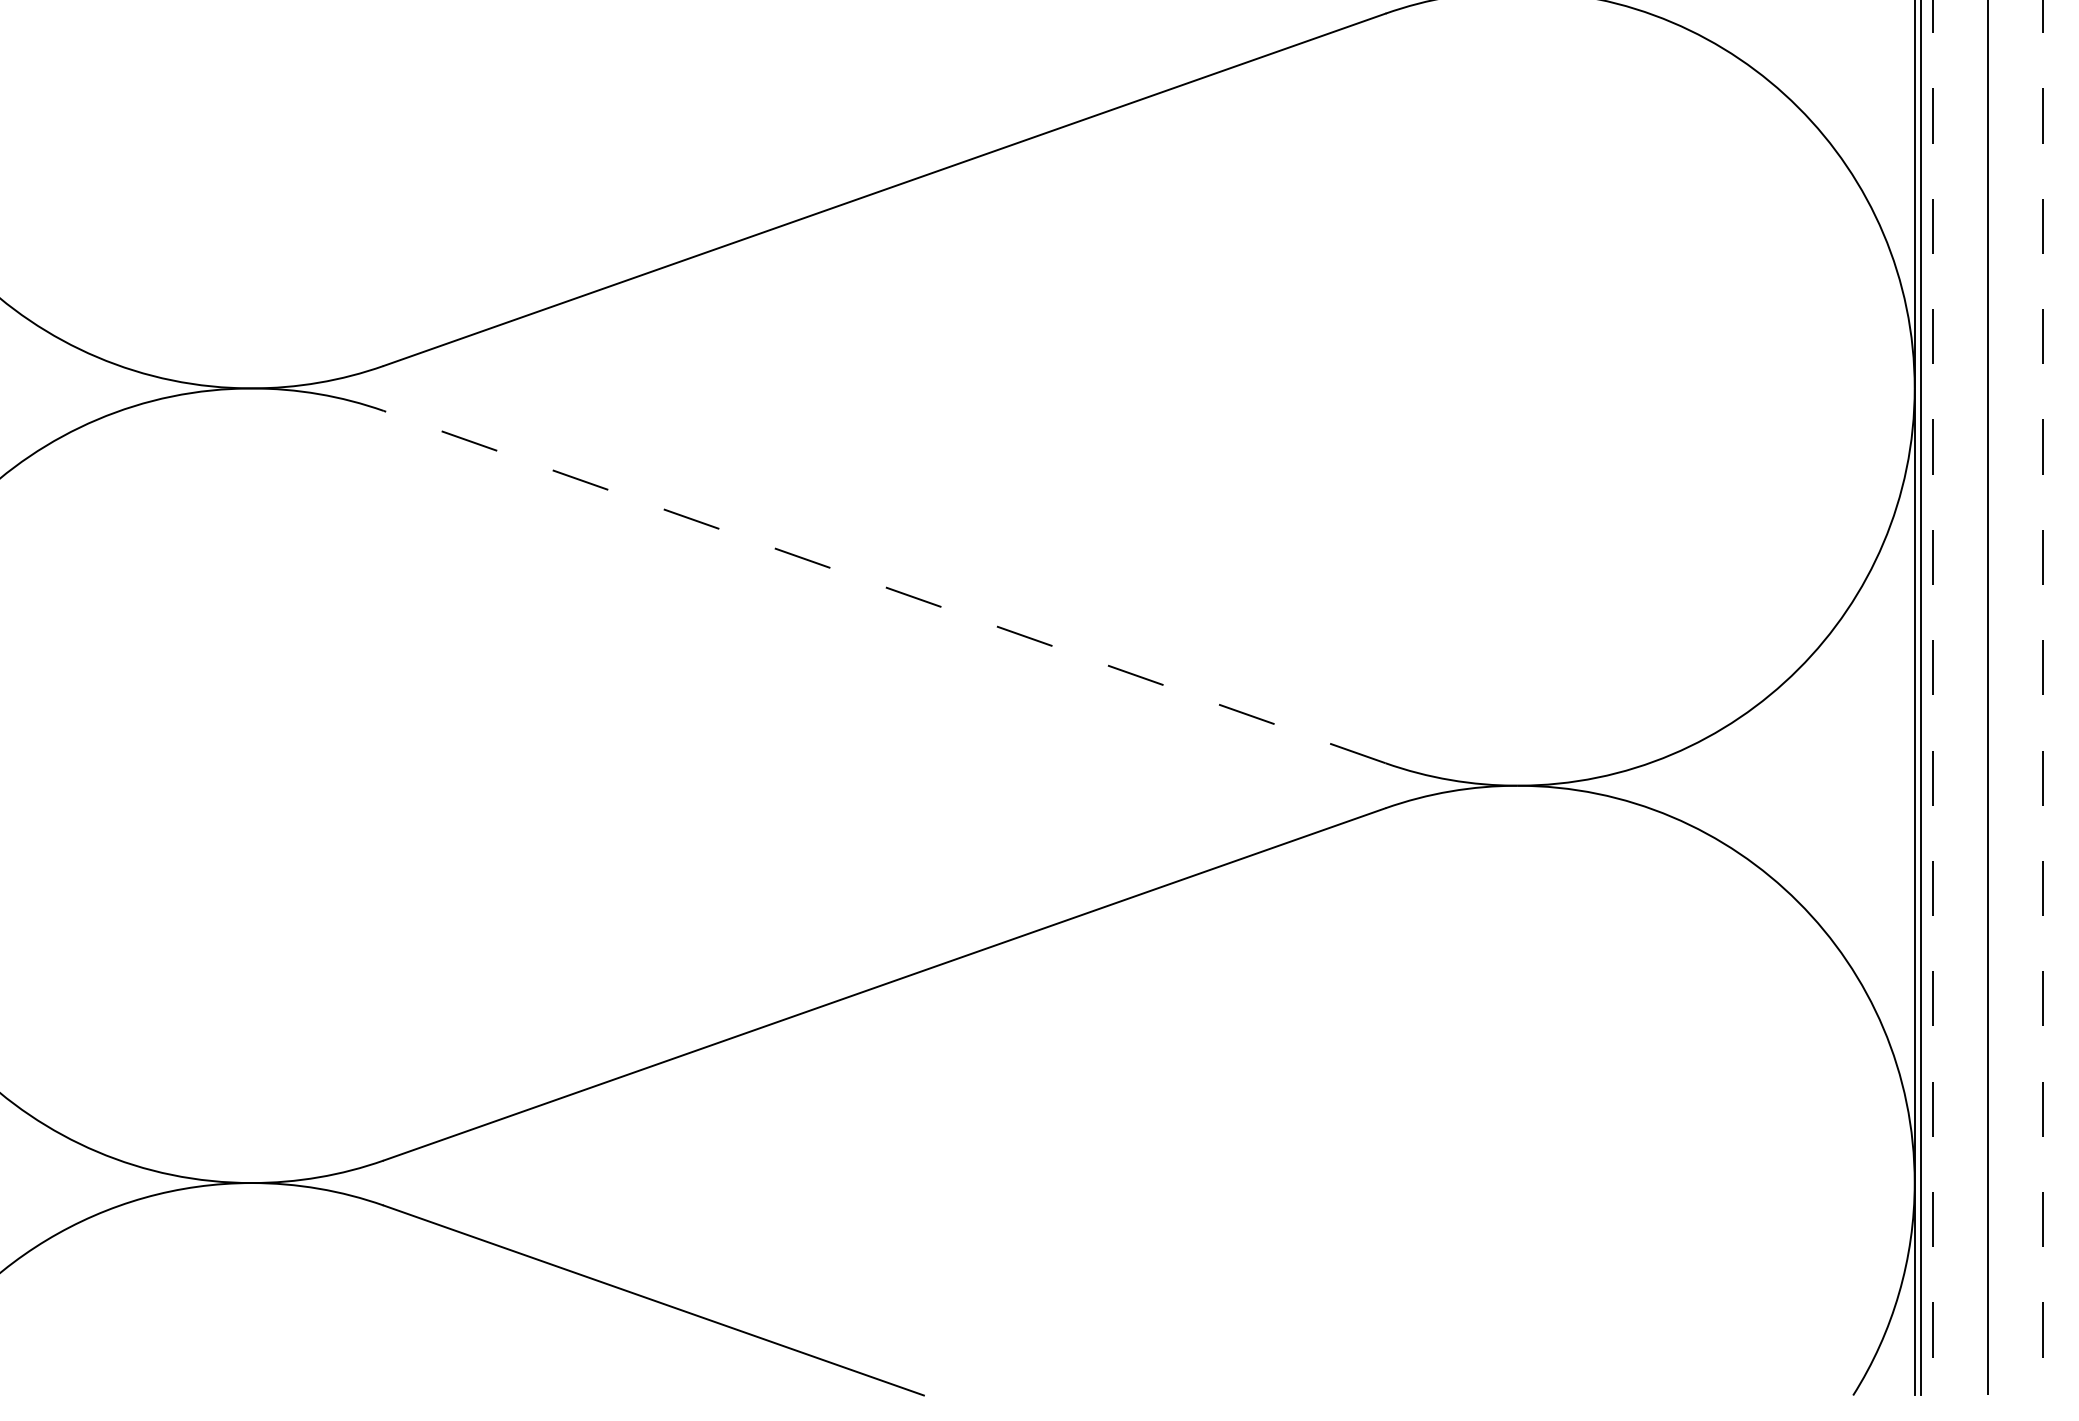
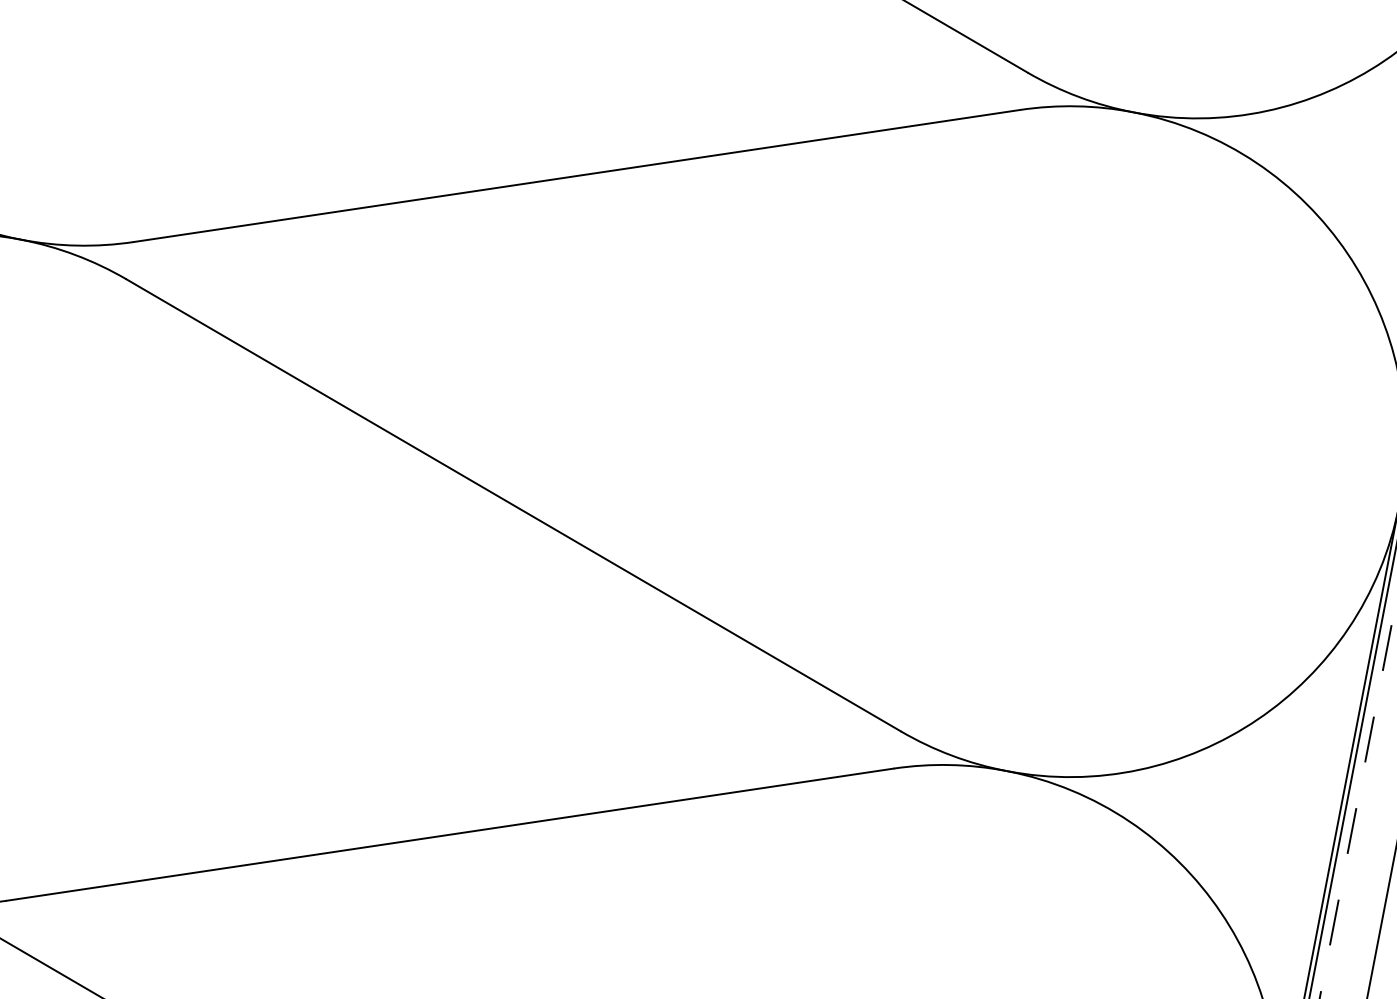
line: (884, 586) -> (513, 504), dashed -> solid

